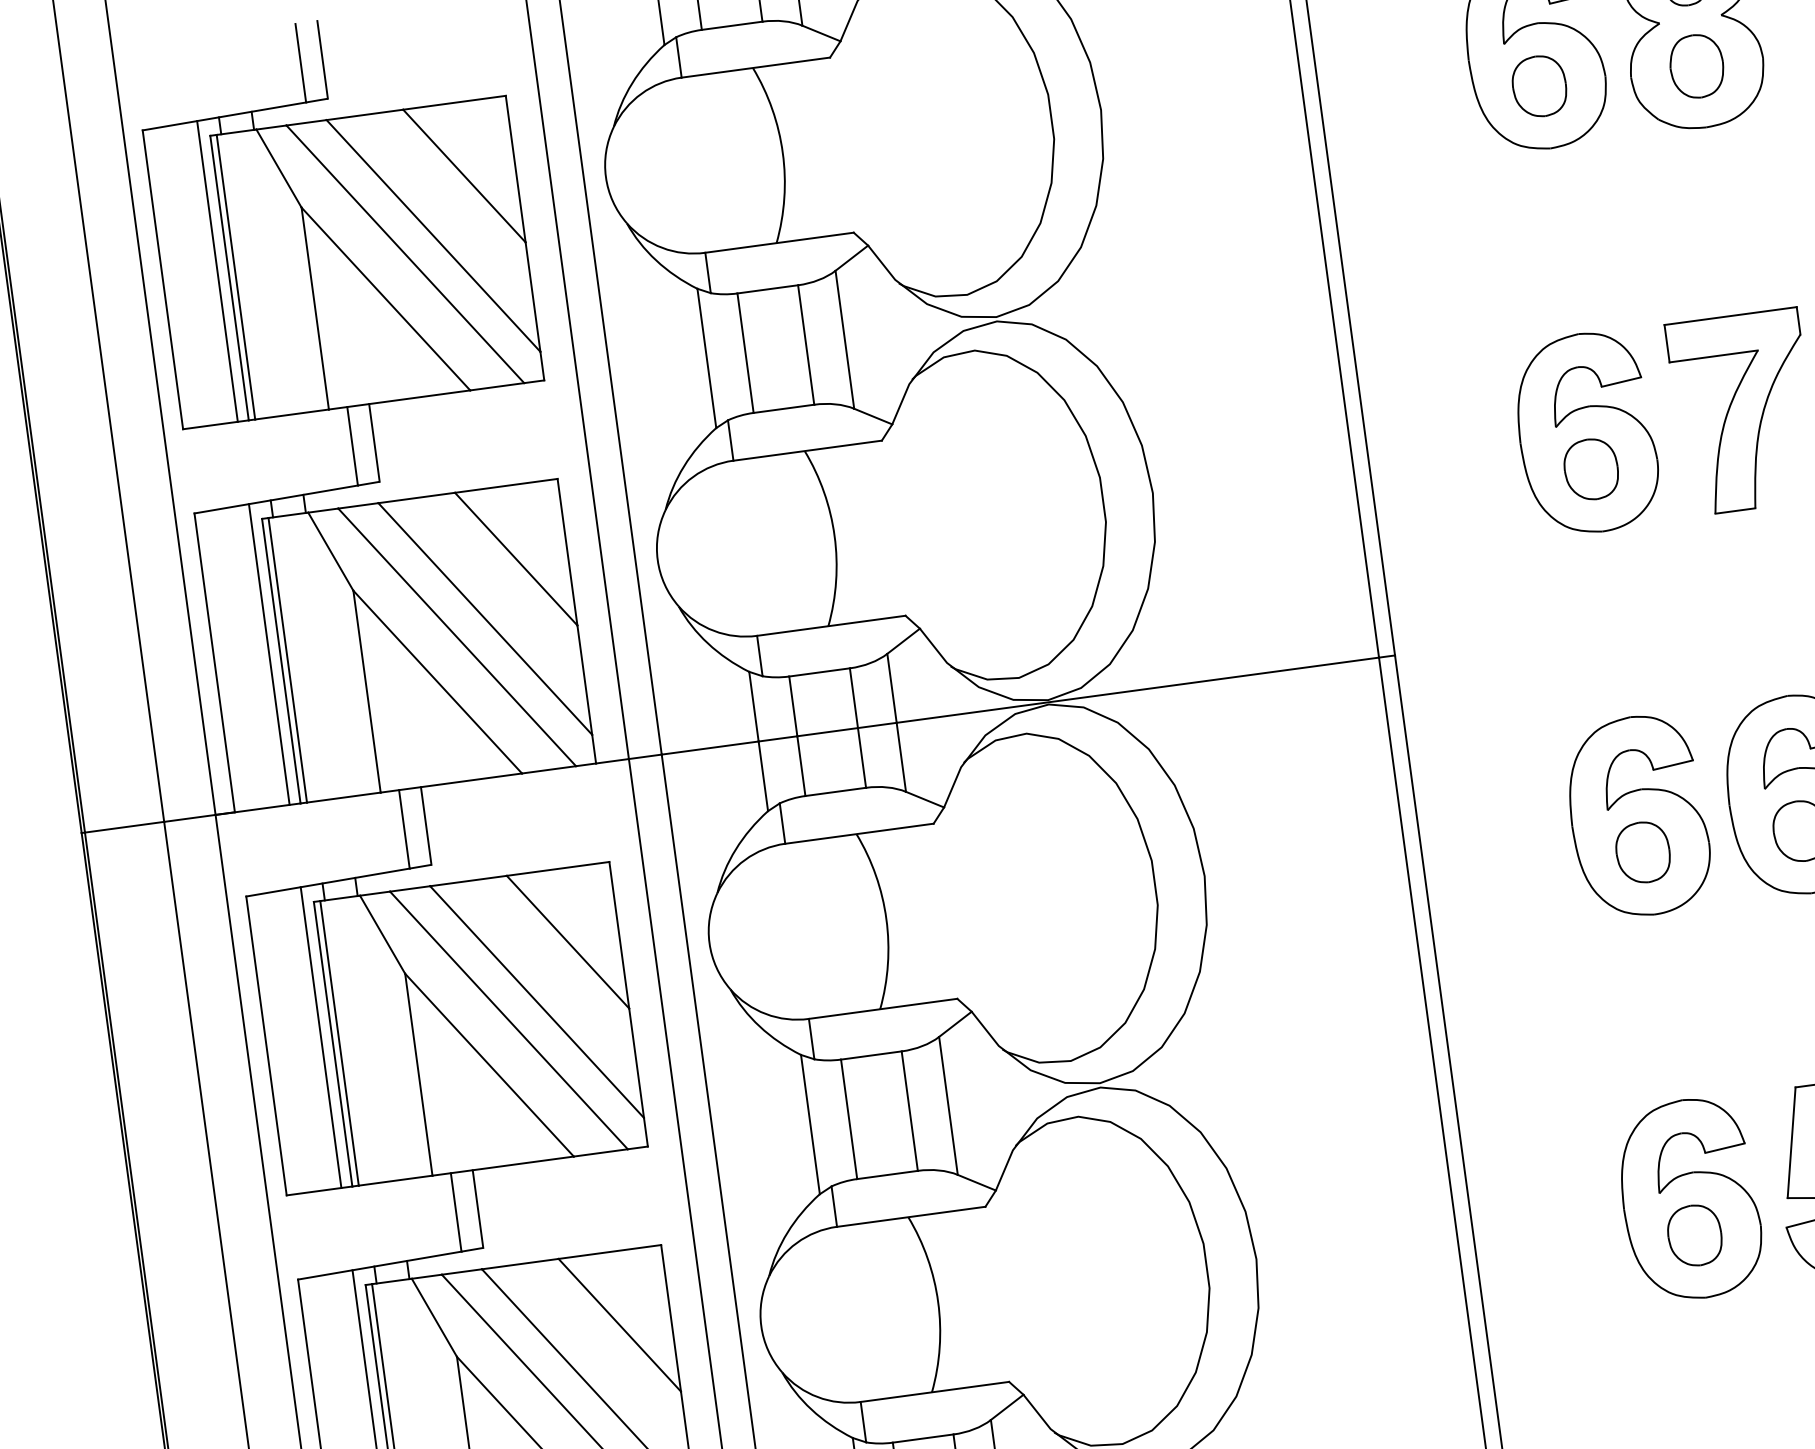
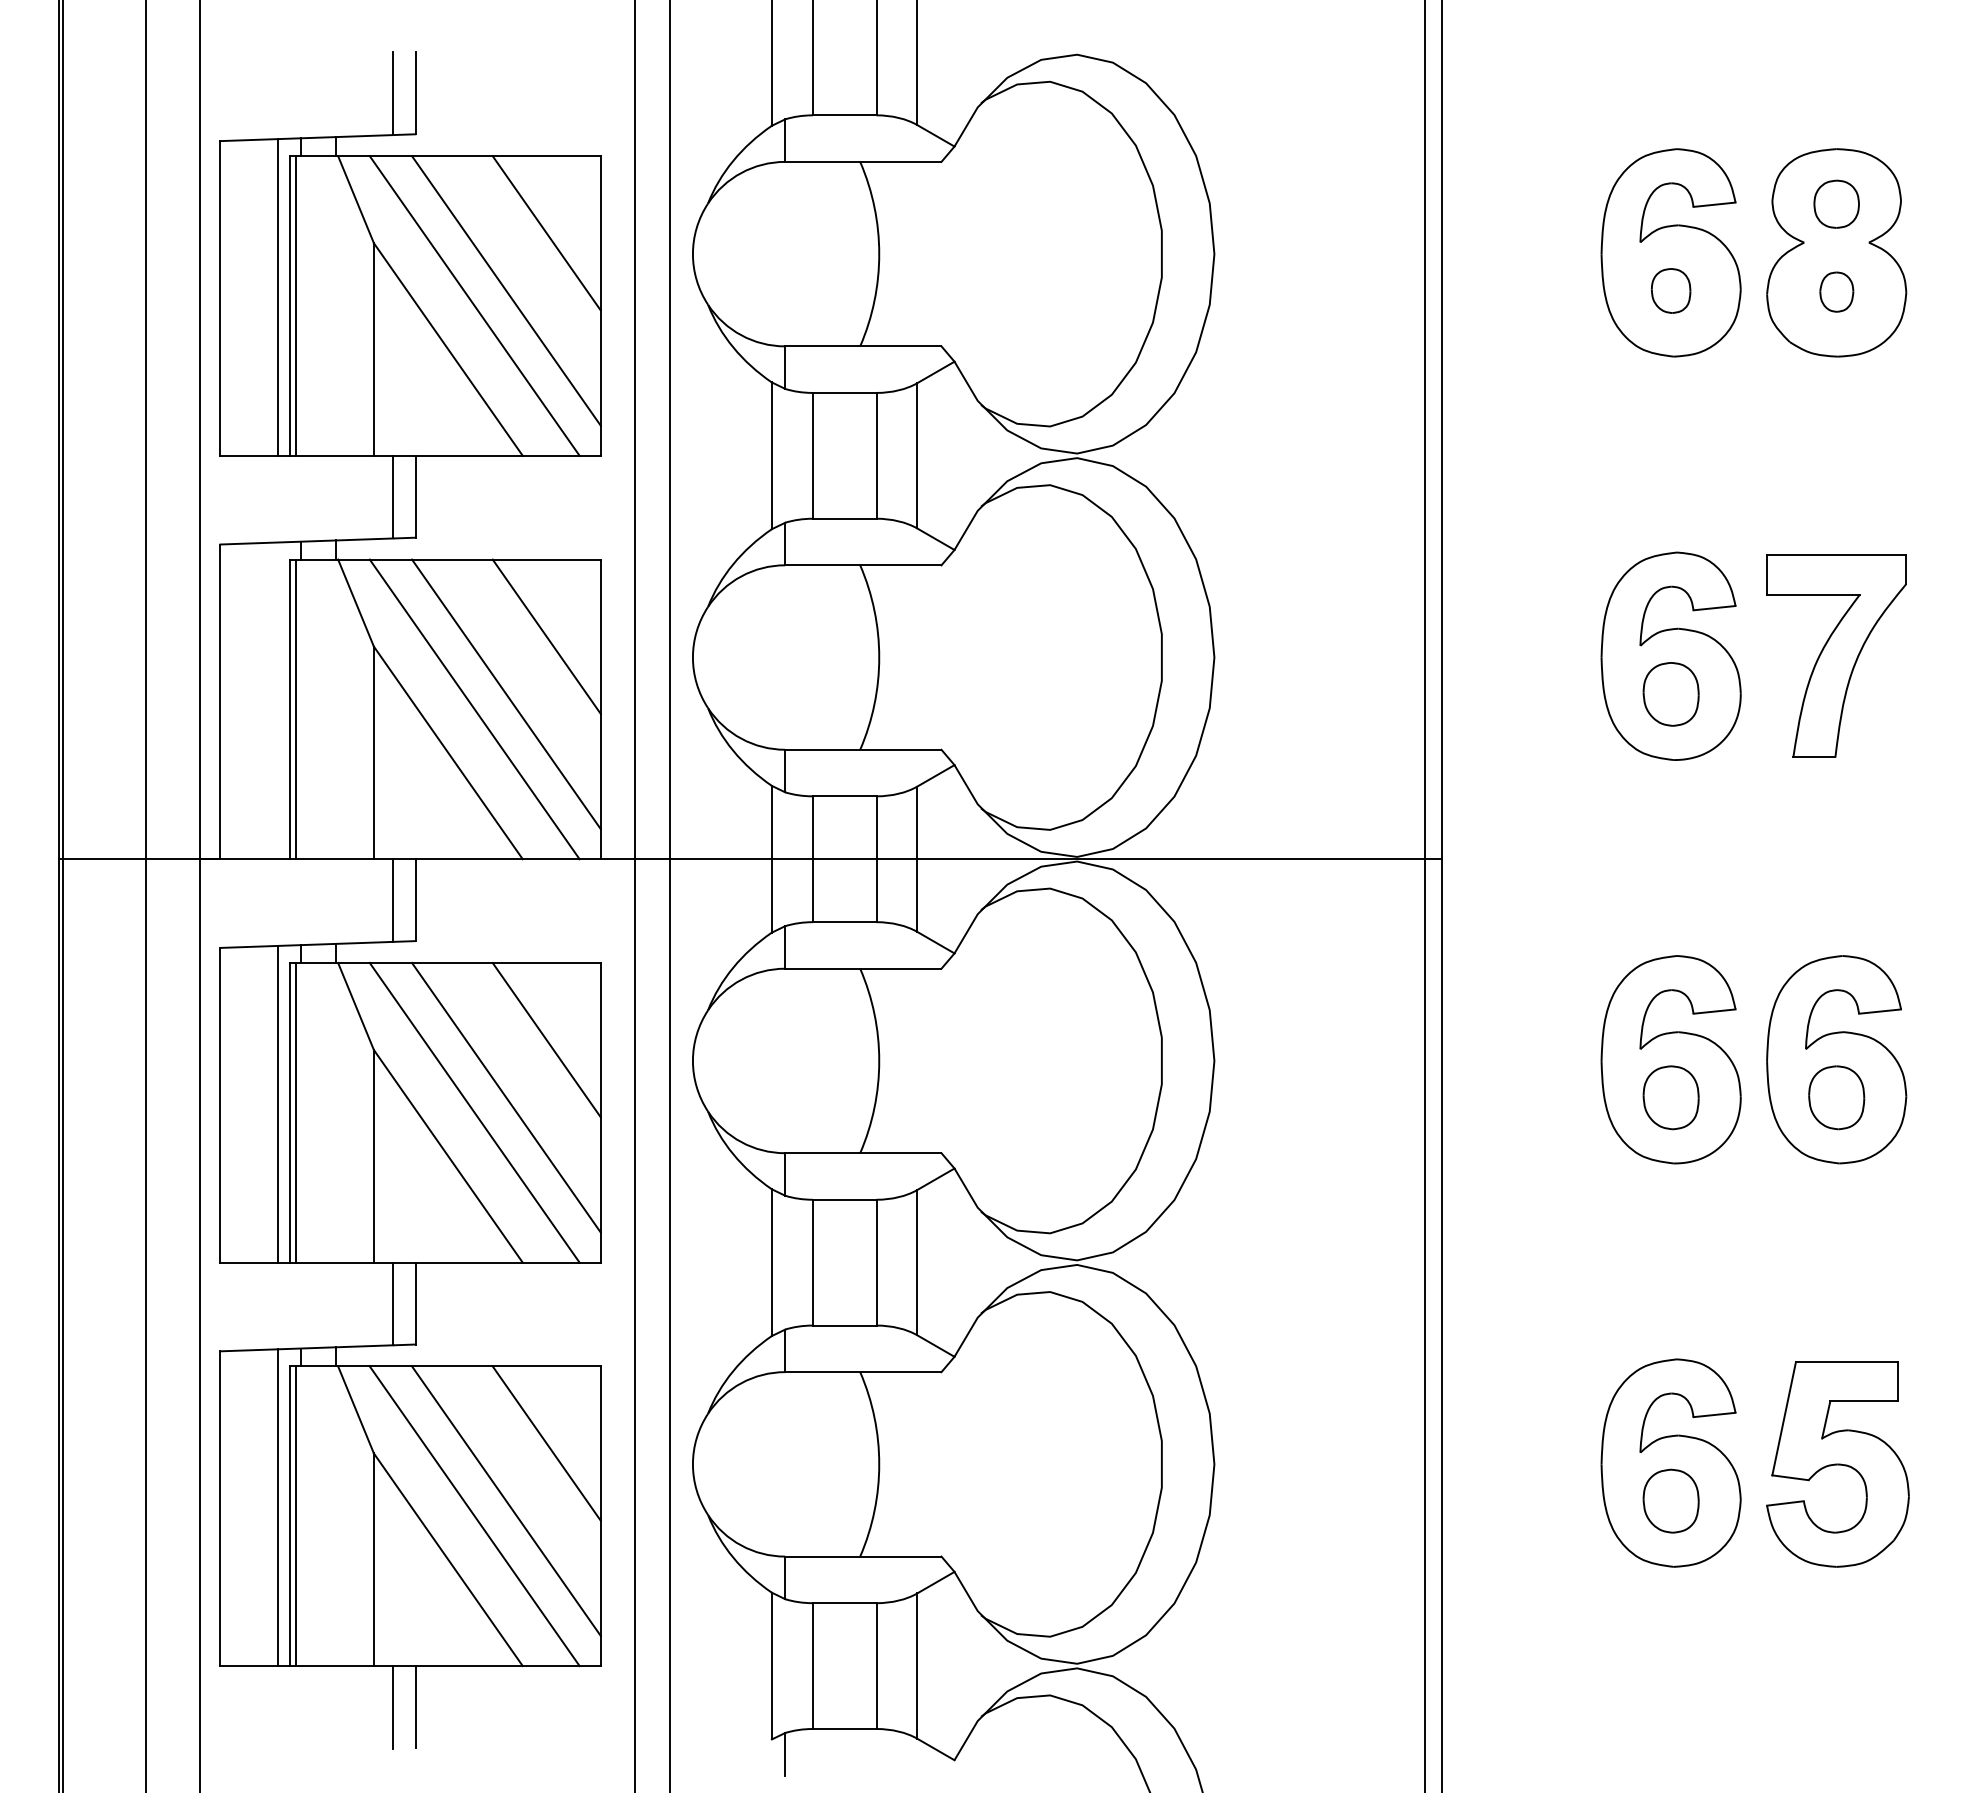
part: (1696, 65) -> (1836, 291), size x0.6
part: (1538, 86) -> (1670, 290), size x0.7
line: (269, 654) -> (278, 700), removed

